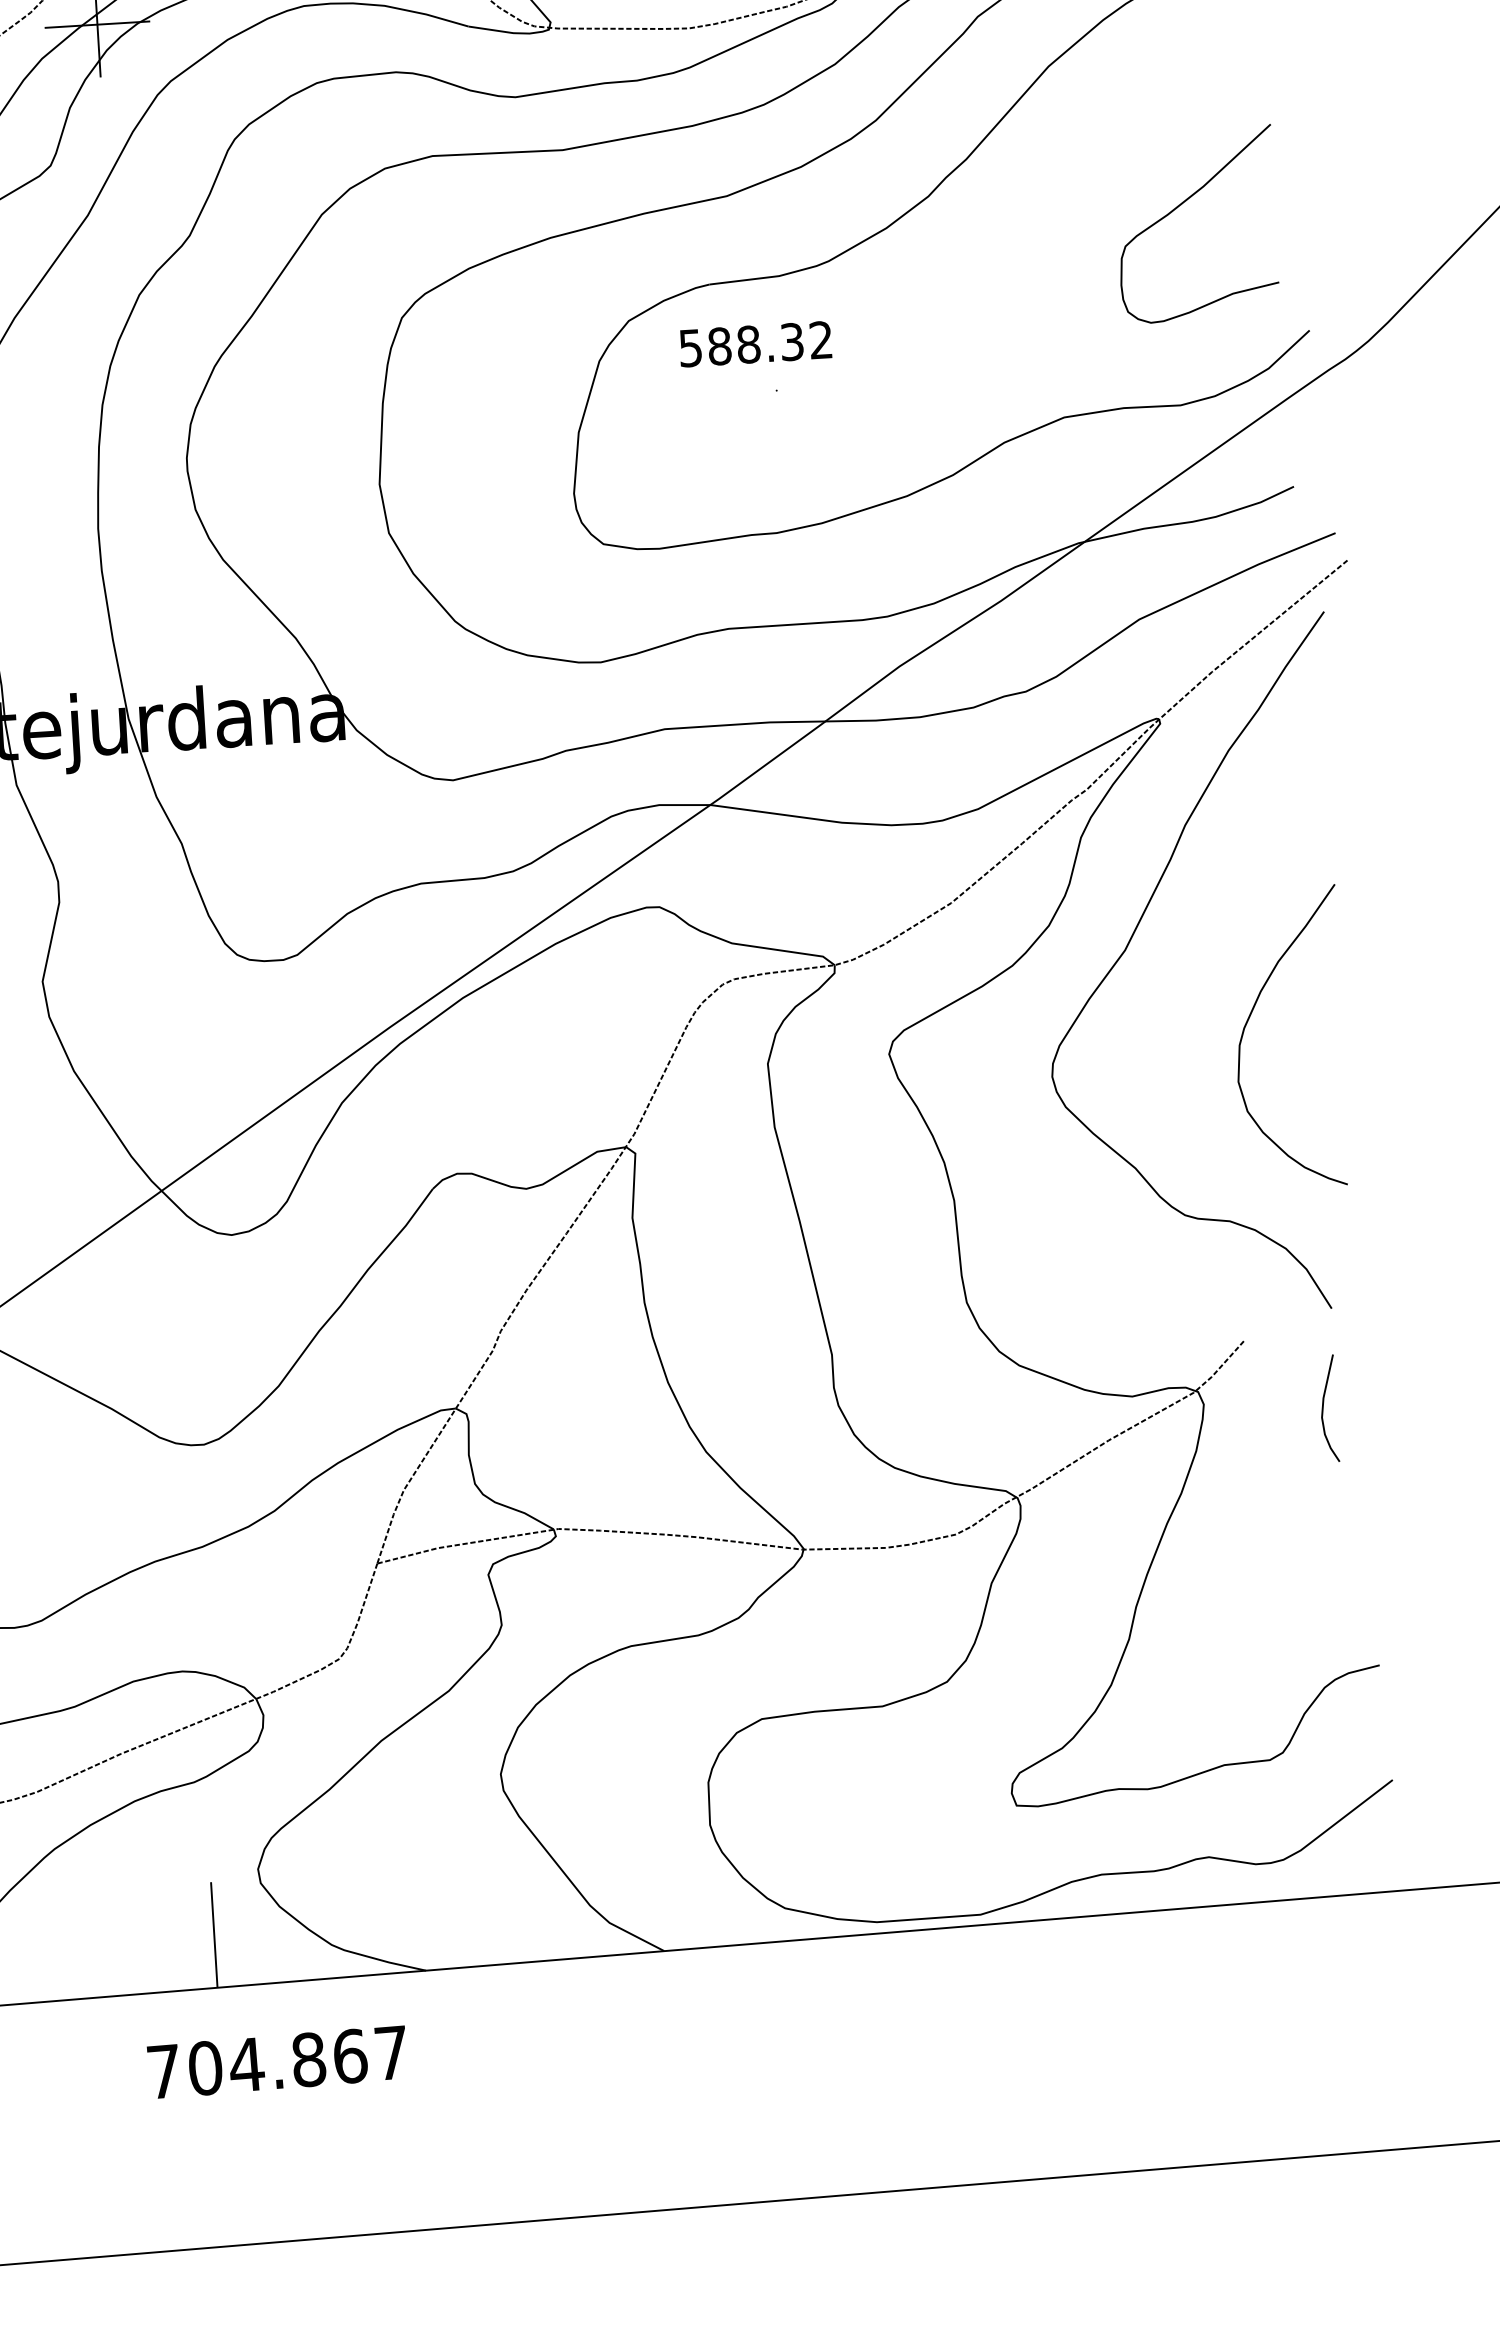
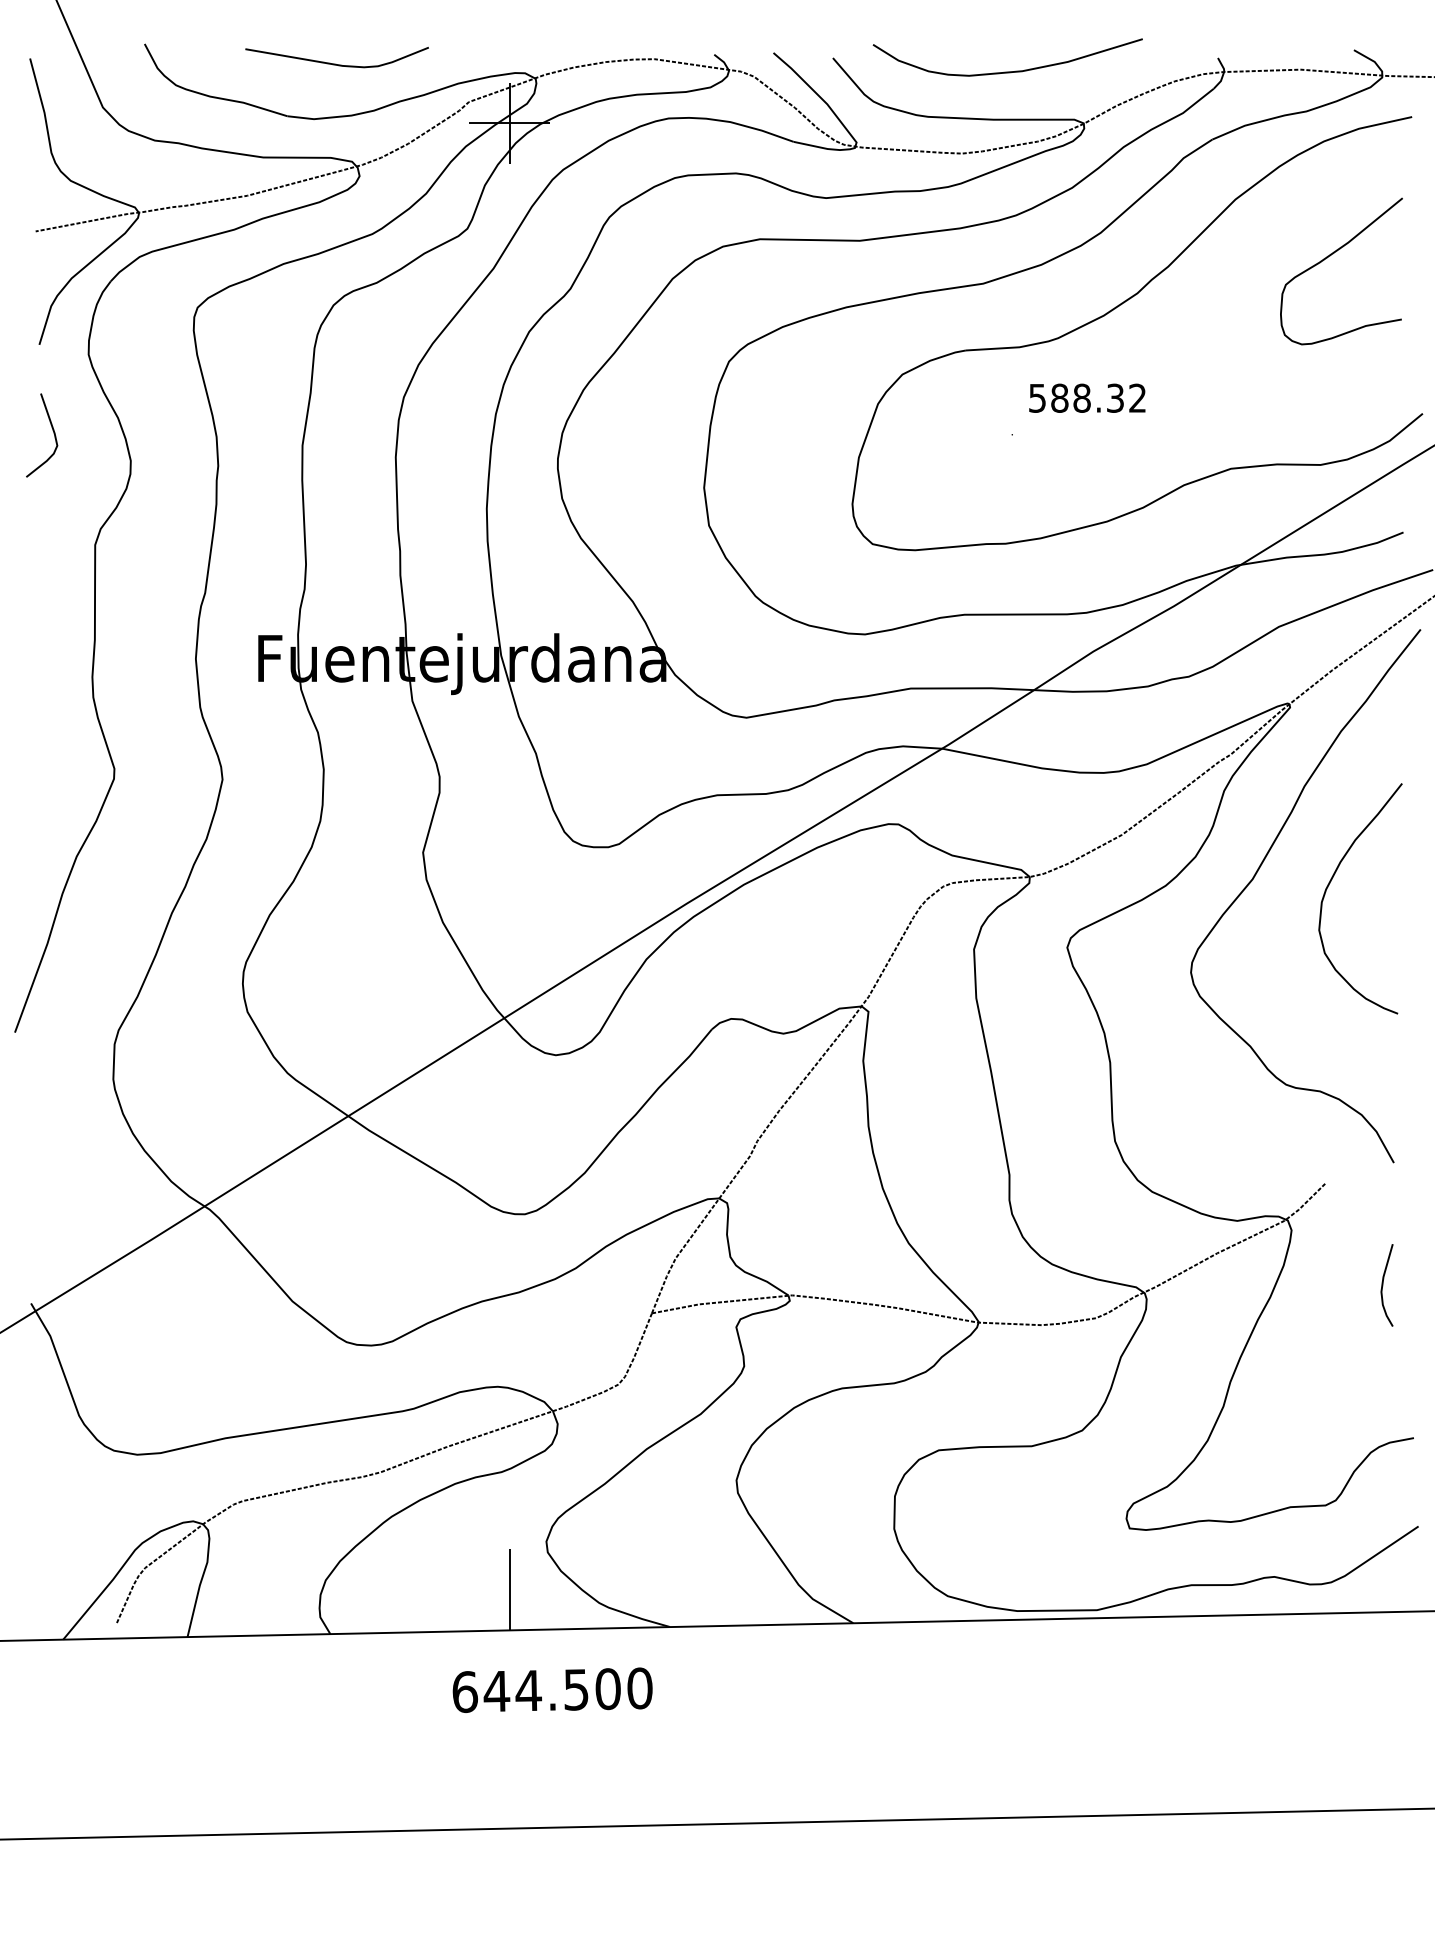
curve: (1181, 206) -> (1330, 256), moved
text: (755, 343) -> (1087, 397), moved
curve: (1249, 1020) -> (1330, 883), moved
curve: (1324, 1409) -> (1383, 1285), moved
text: (277, 2062) -> (552, 1690), 704.867 -> 644.500

